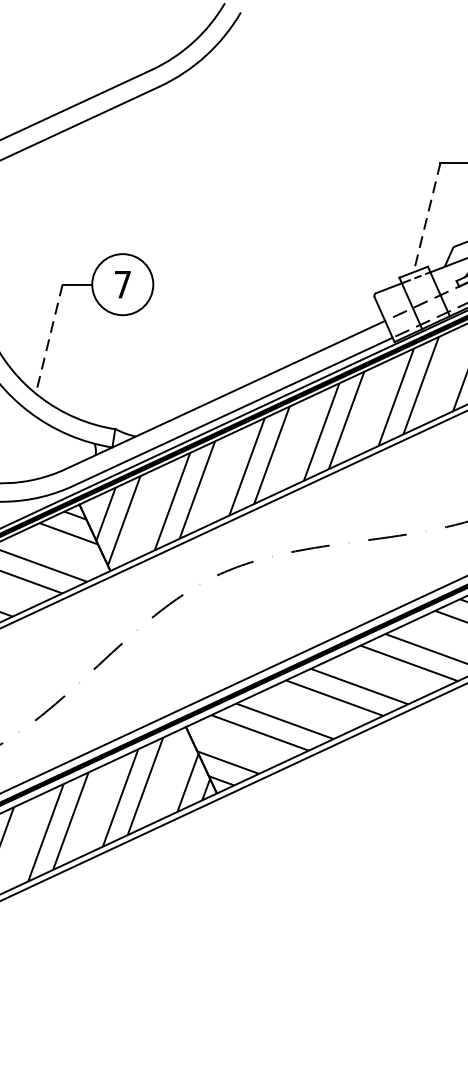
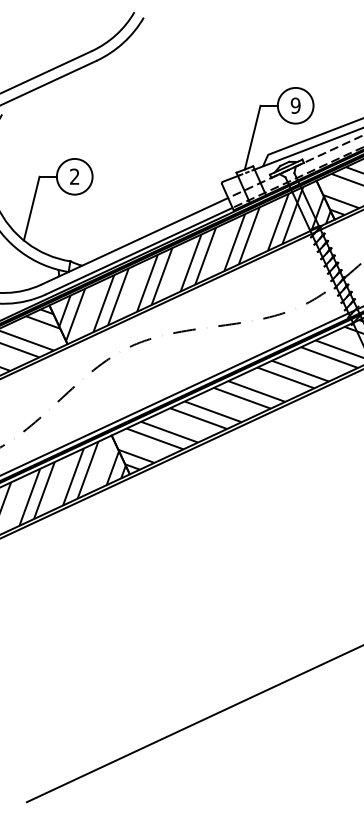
line: (426, 217) -> (252, 137), dashed -> solid
text: (122, 284) -> (74, 176), 7 -> 2
line: (48, 338) -> (31, 208), dashed -> solid

